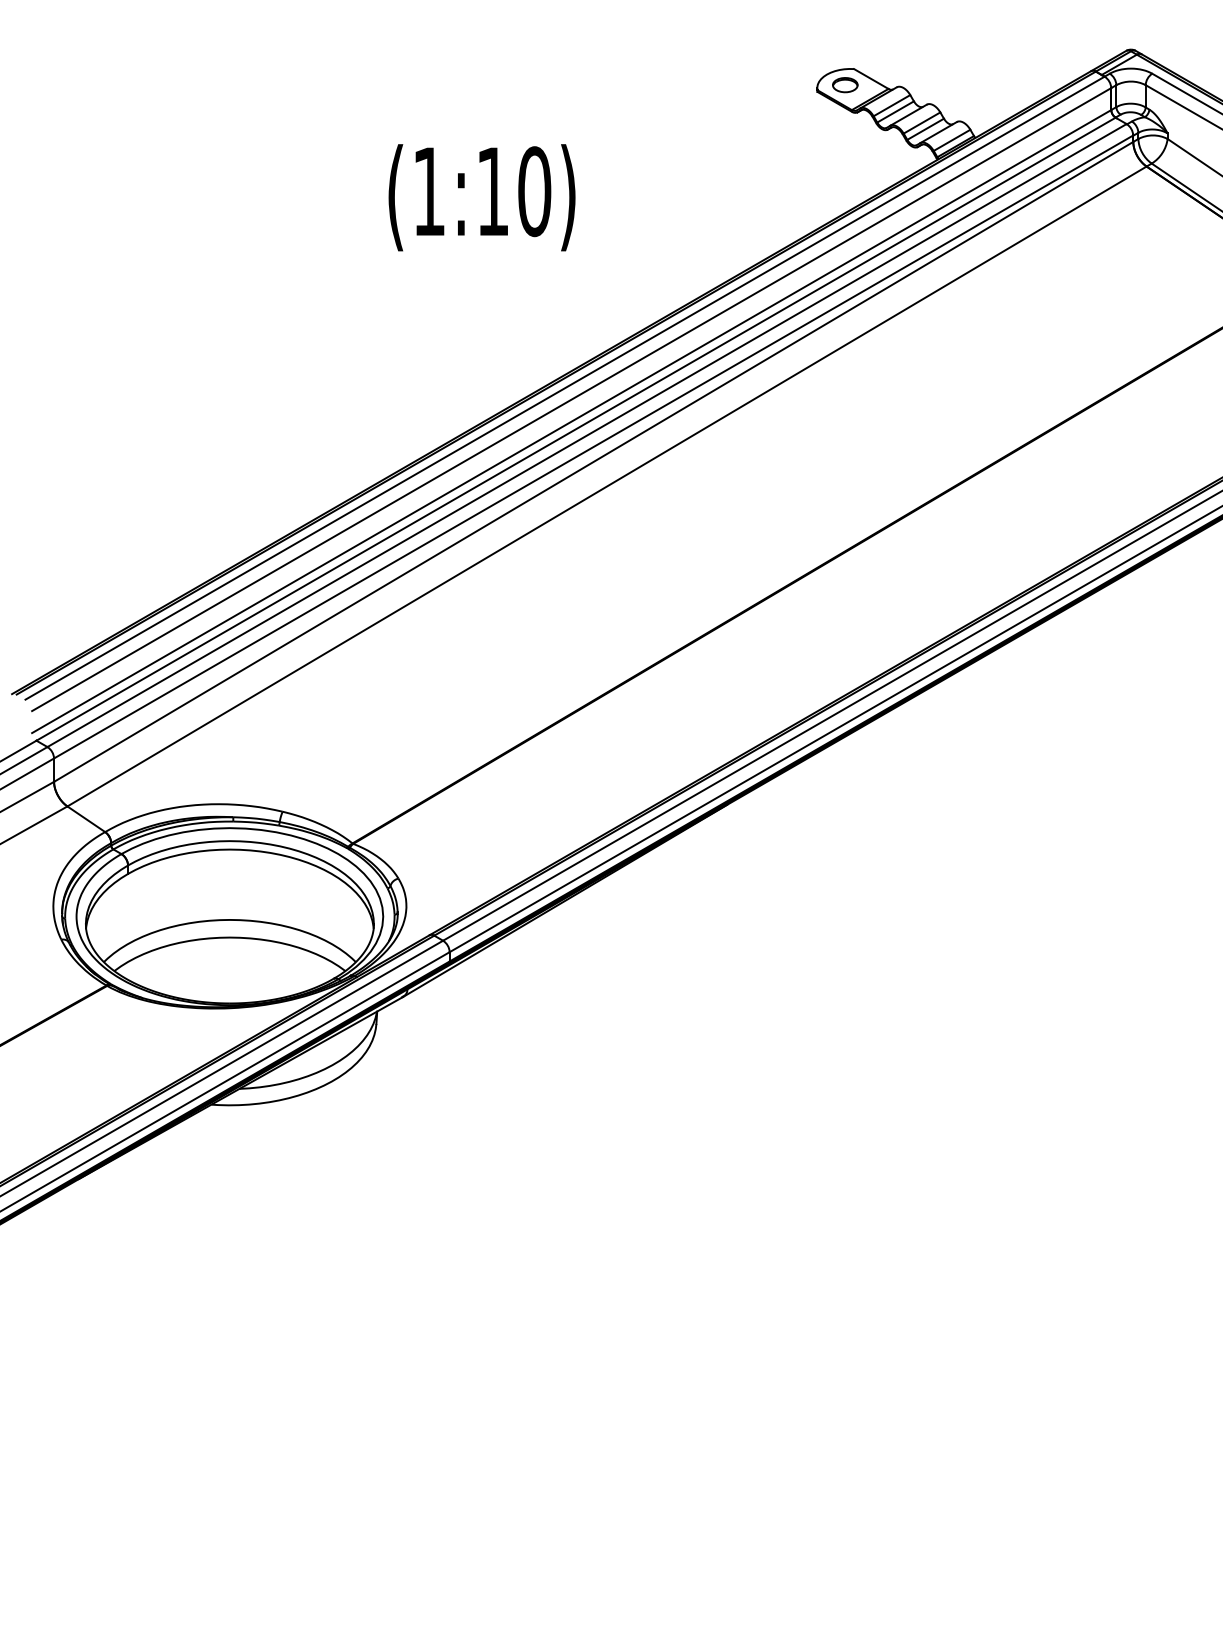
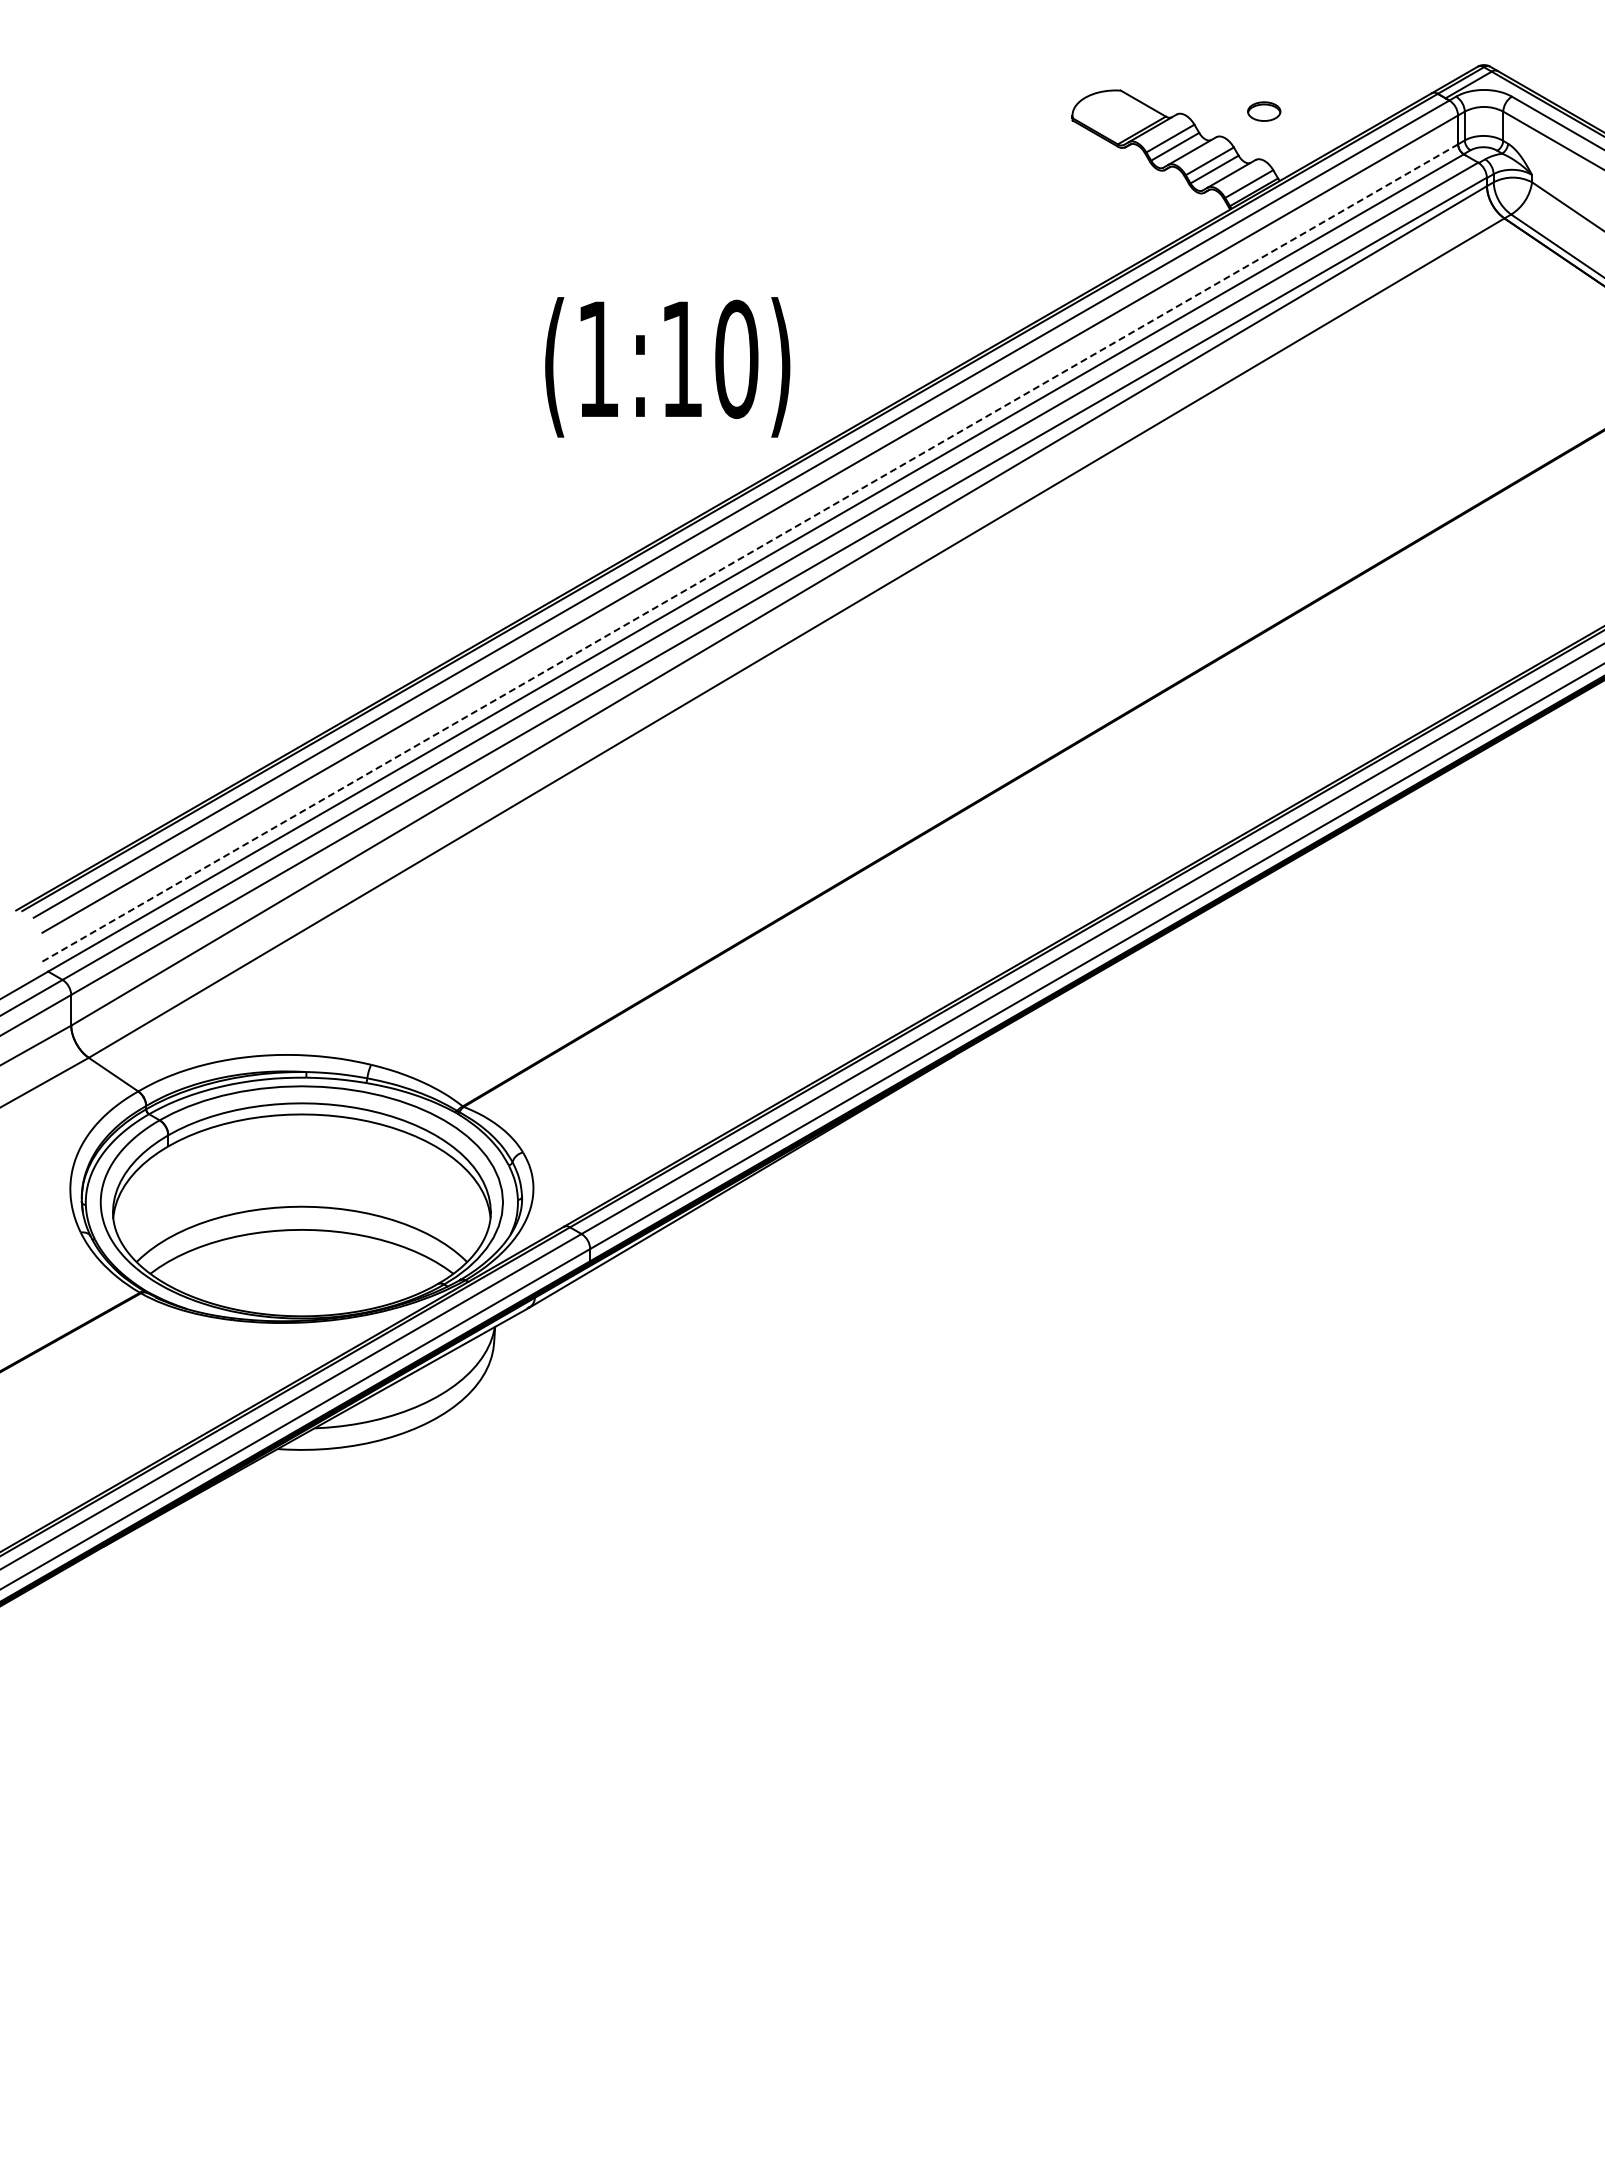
part: (845, 85) -> (1264, 111), moved
text: (481, 197) -> (667, 367), moved
line: (571, 421) -> (750, 552), solid -> dashed

